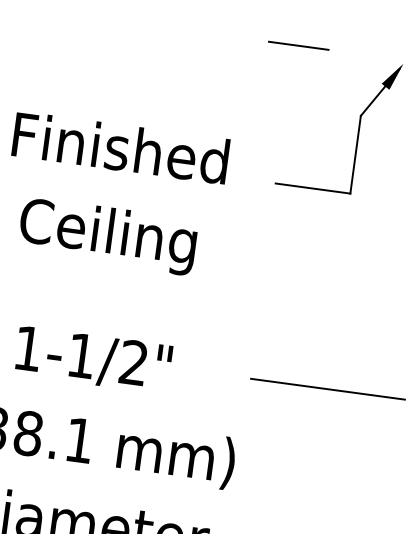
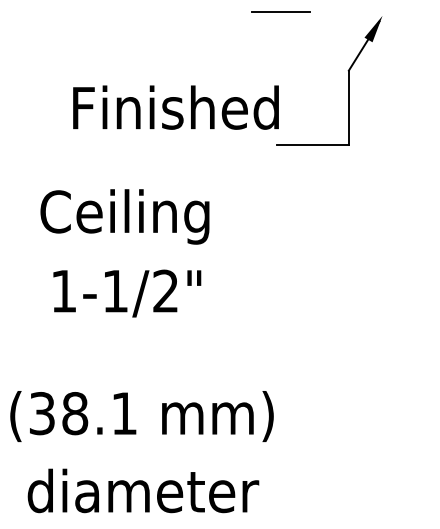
text: (120, 147) -> (175, 107), moved
text: (93, 359) -> (127, 293), moved
line: (327, 389) -> (352, 333), removed

